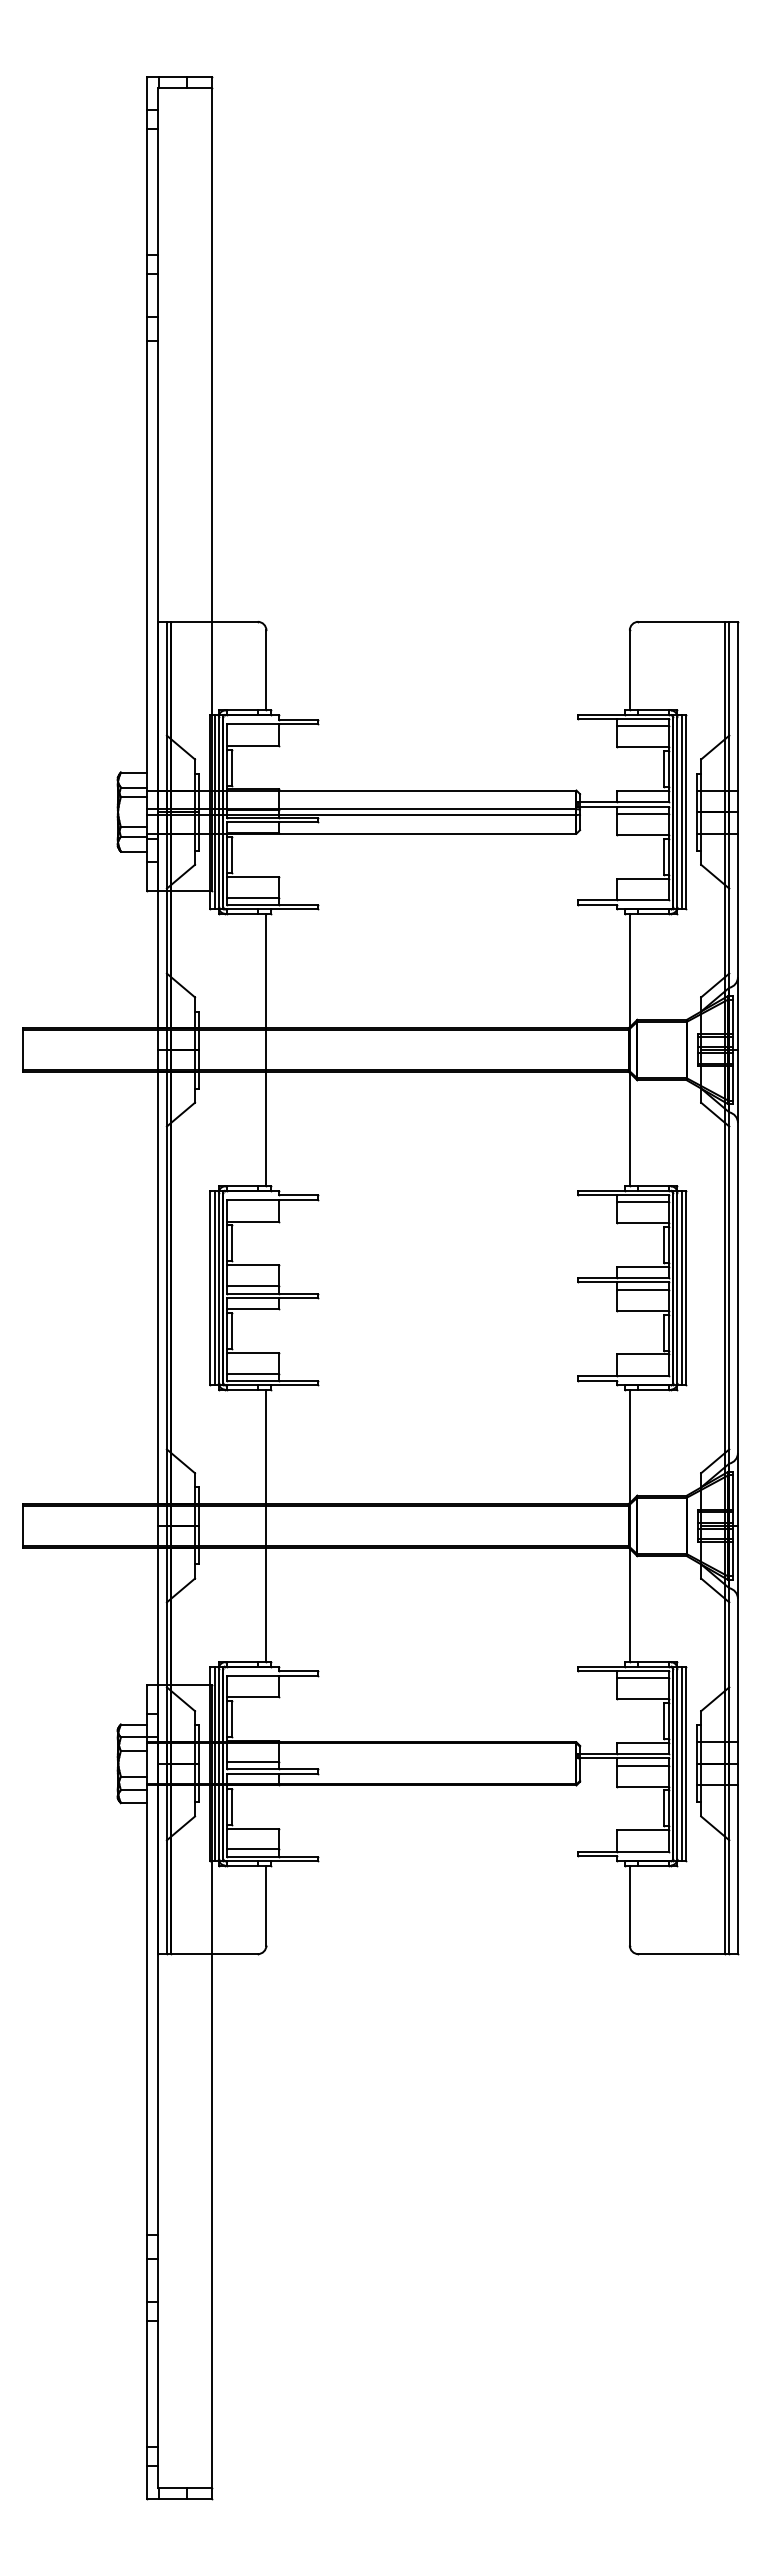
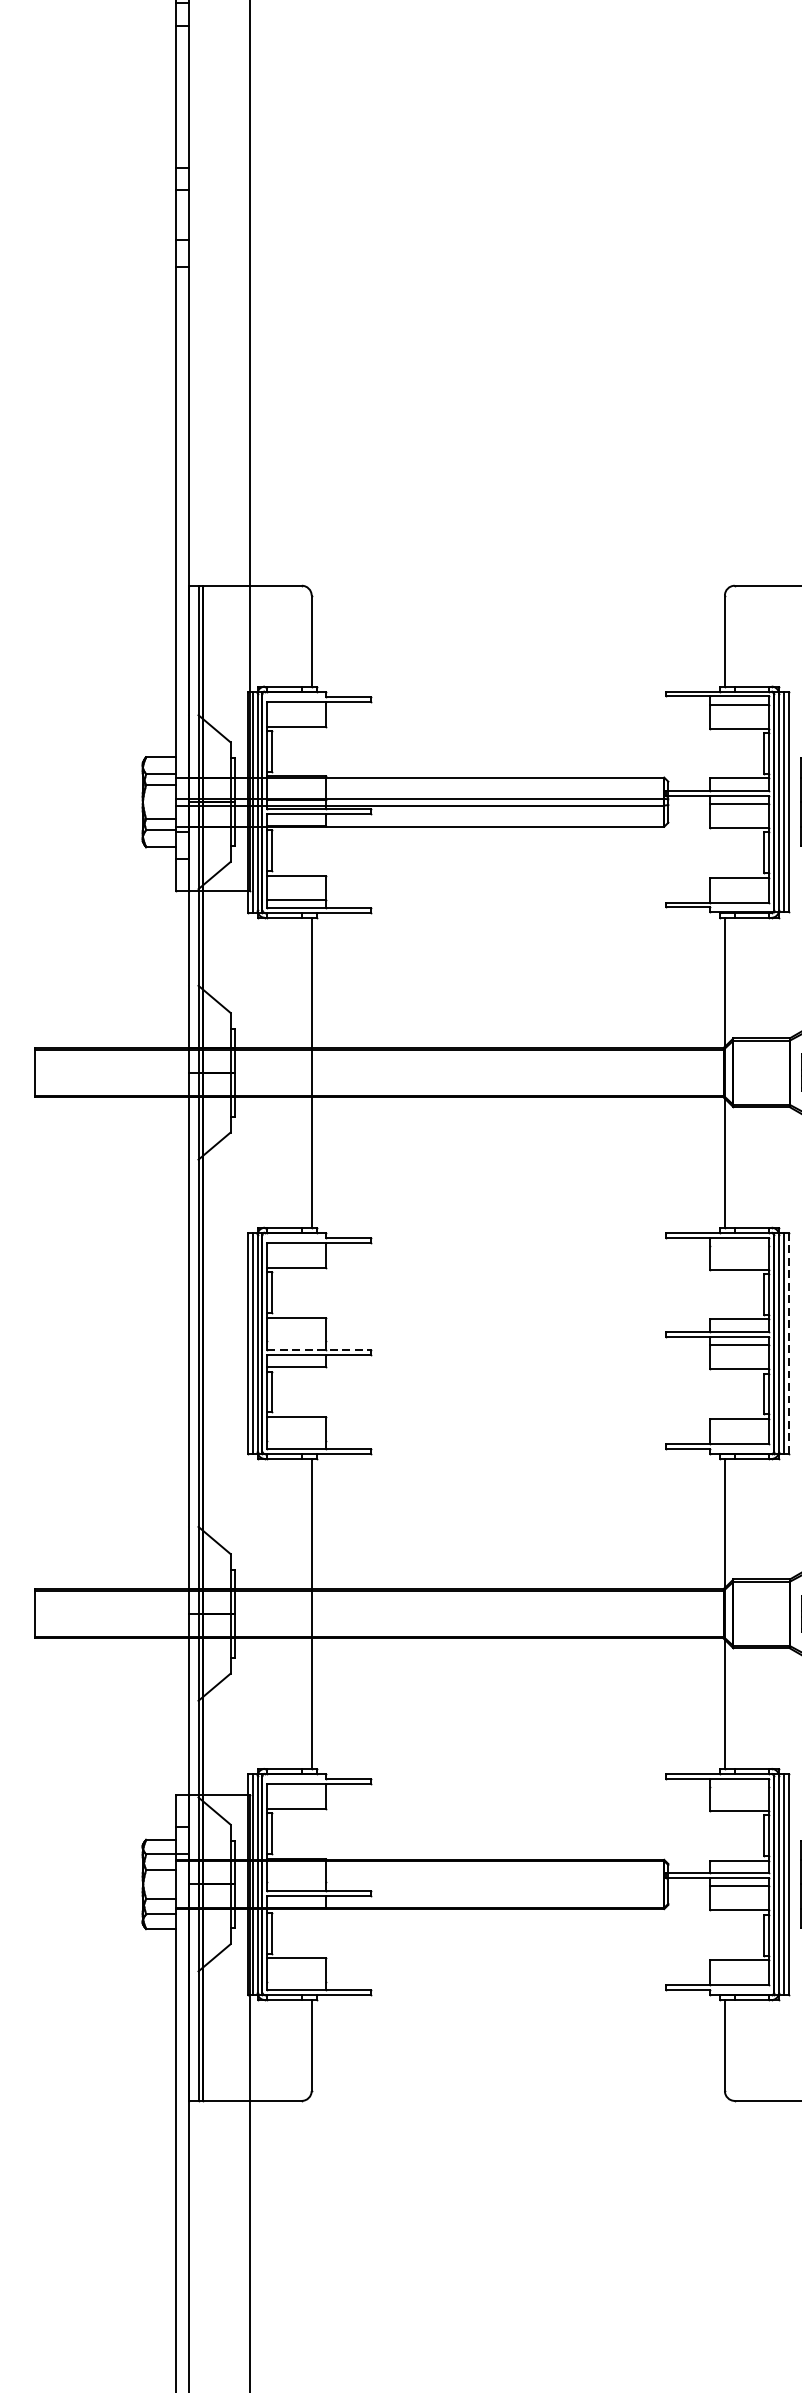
line: (642, 1202) -> (739, 1246), removed
line: (253, 1286) -> (296, 1341), removed
line: (686, 1287) -> (789, 1342), solid -> dashed
line: (273, 1293) -> (319, 1349), solid -> dashed
line: (253, 1373) -> (296, 1440), removed
line: (642, 1678) -> (739, 1787), removed
line: (253, 1762) -> (296, 1882), removed
line: (253, 1849) -> (296, 1981), removed

